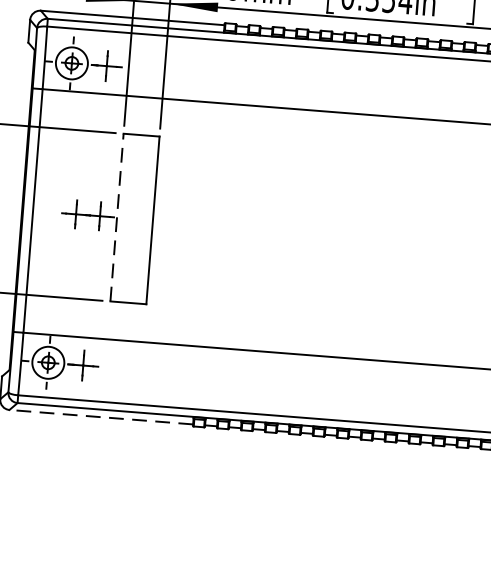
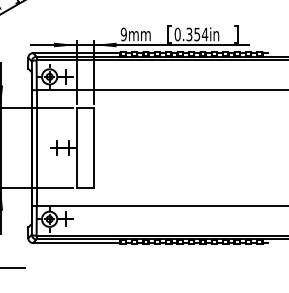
line: (116, 218) -> (76, 148), dashed -> solid
line: (100, 418) -> (76, 243), dashed -> solid

